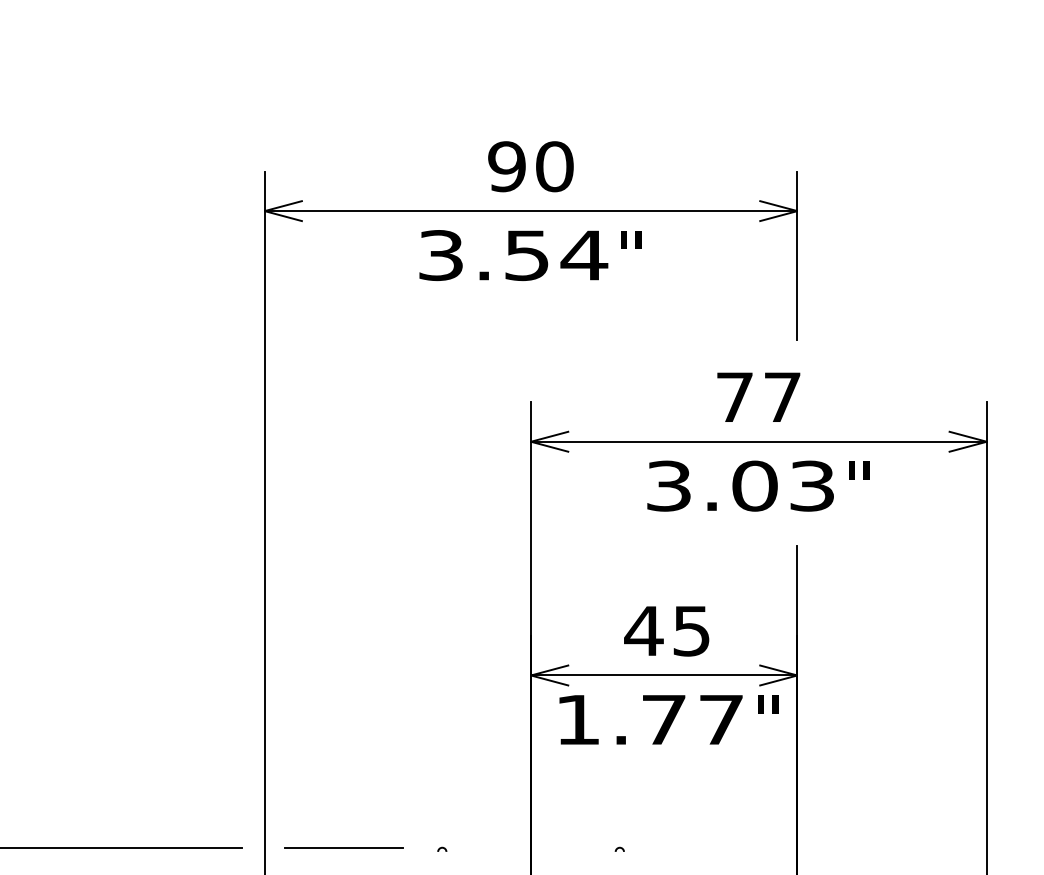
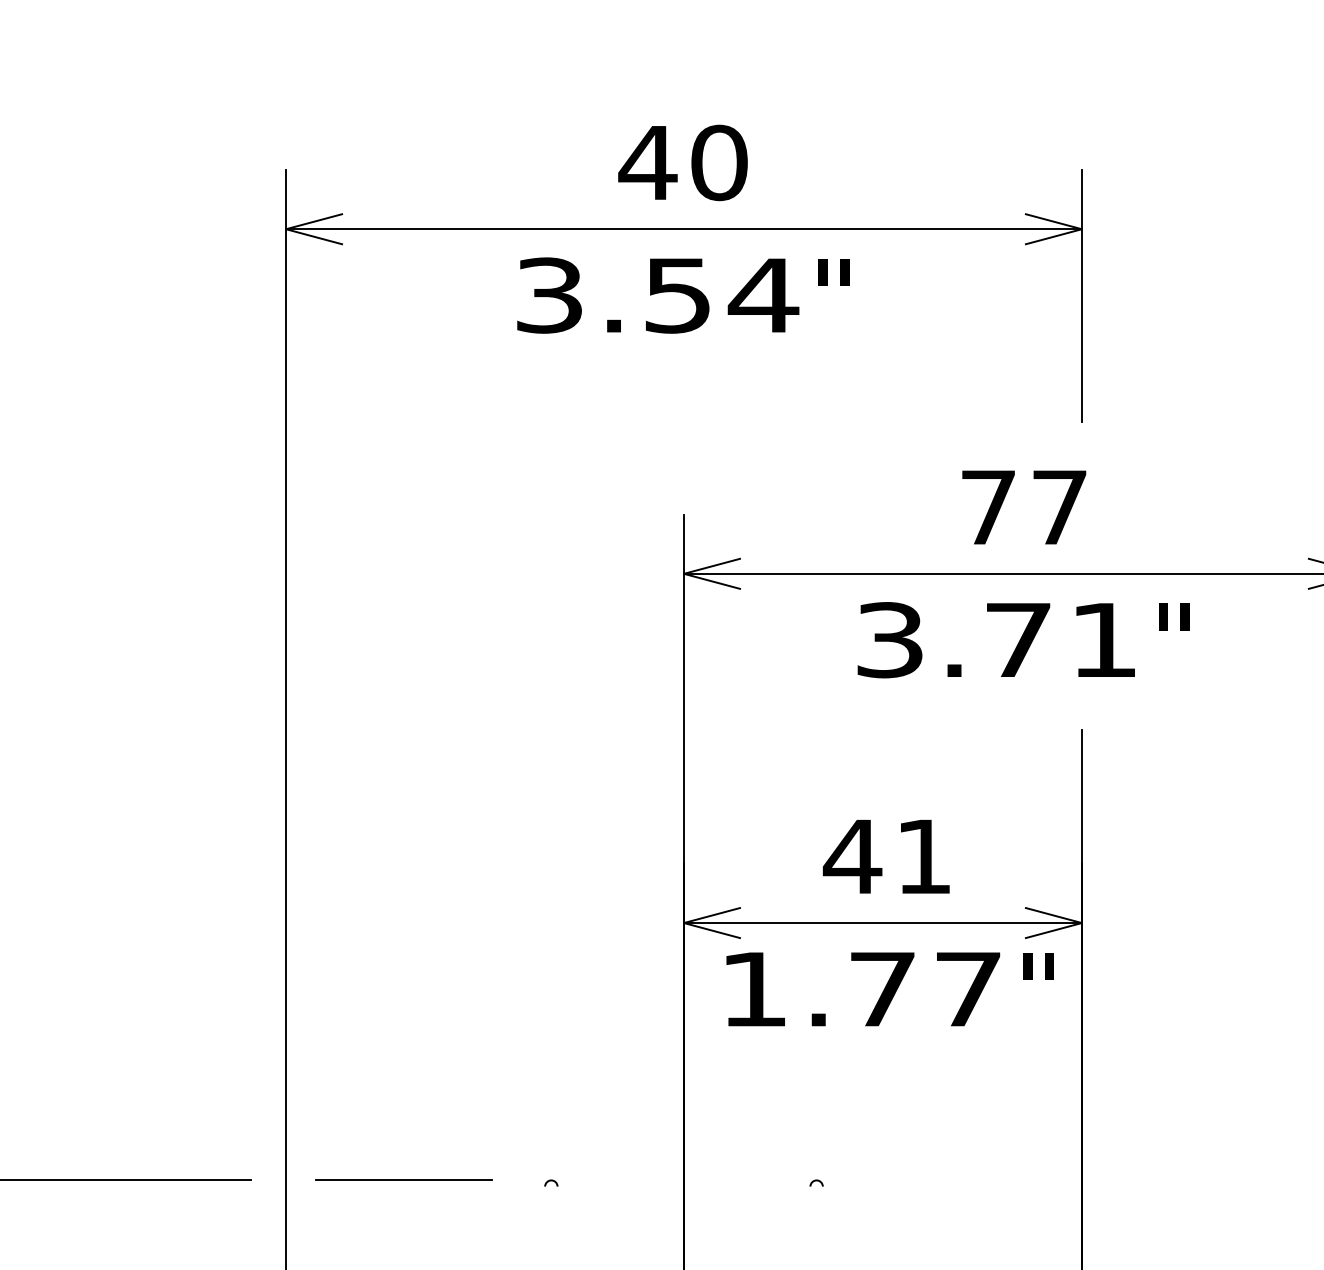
text: (506, 166) -> (647, 162), 90 -> 40
text: (782, 485) -> (1059, 639), 3.03 -> 3.71
text: (691, 631) -> (923, 857), 45 -> 41

